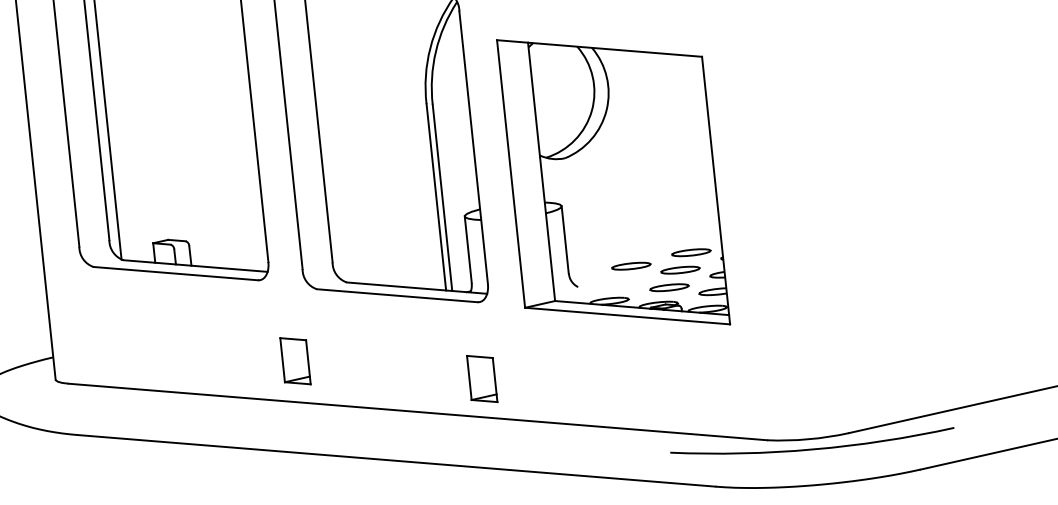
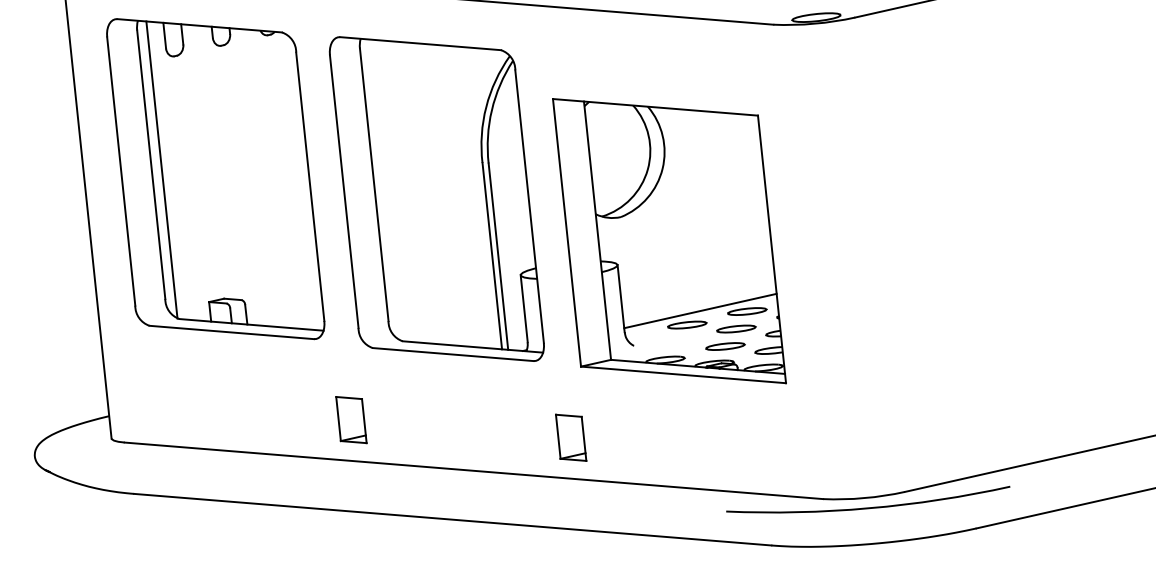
line: (644, 251) -> (700, 310), added
part: (482, 378) -> (571, 437), moved

